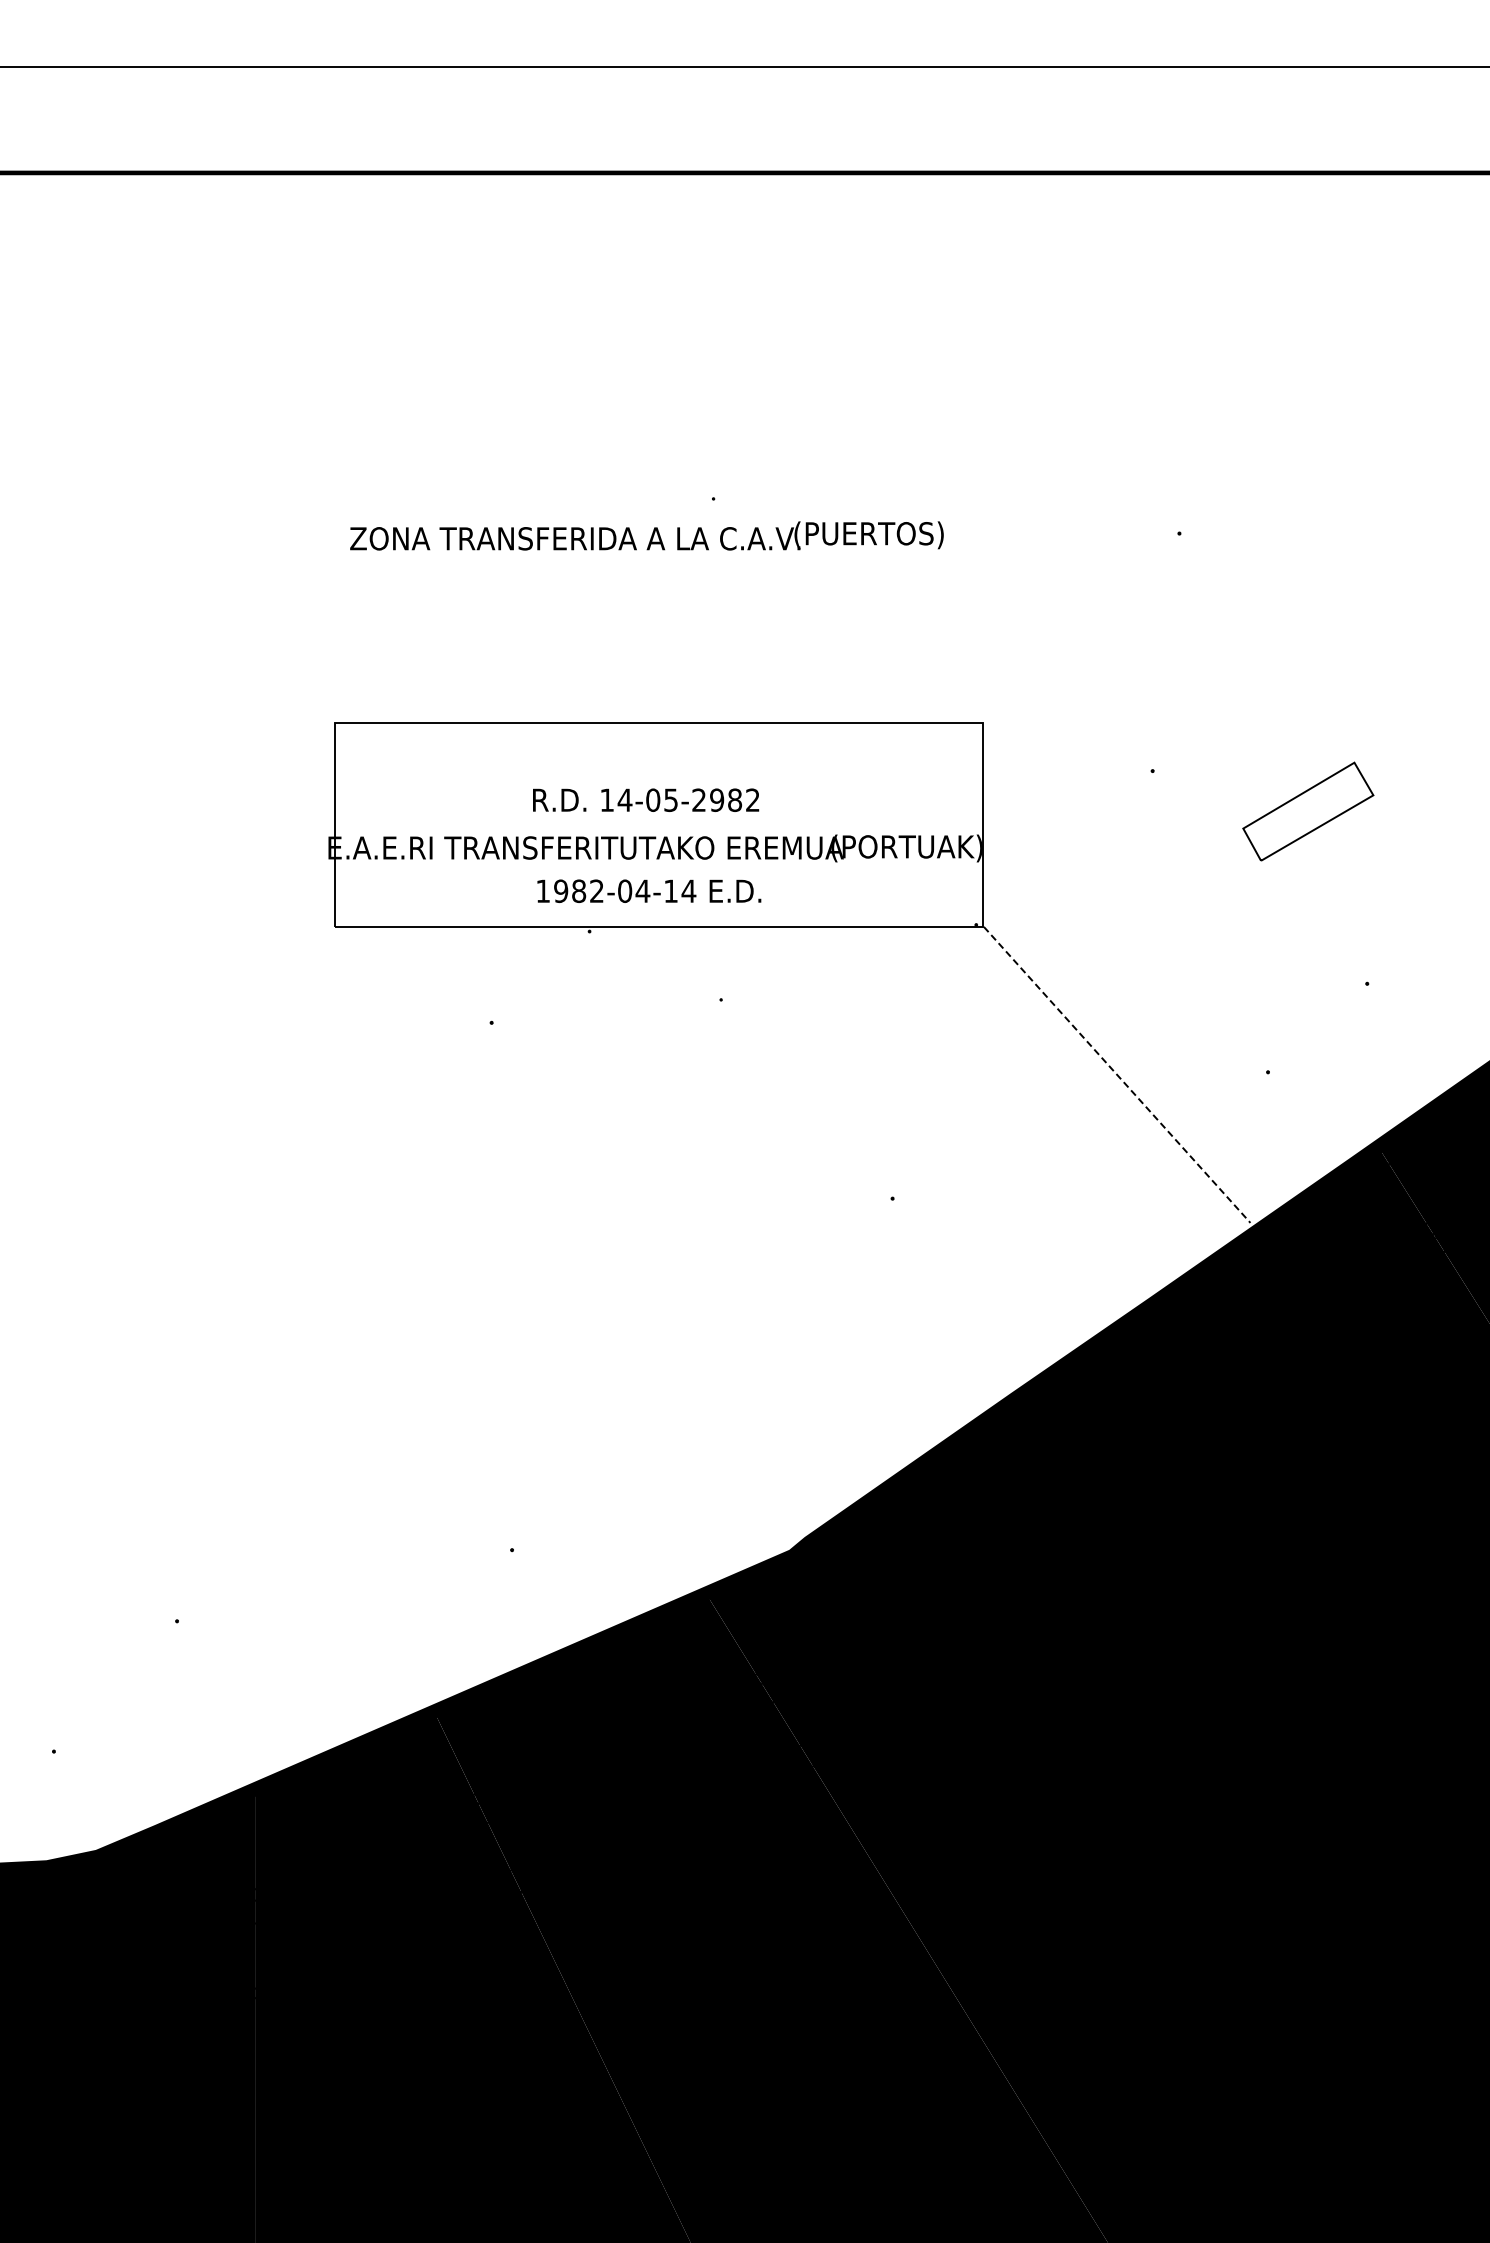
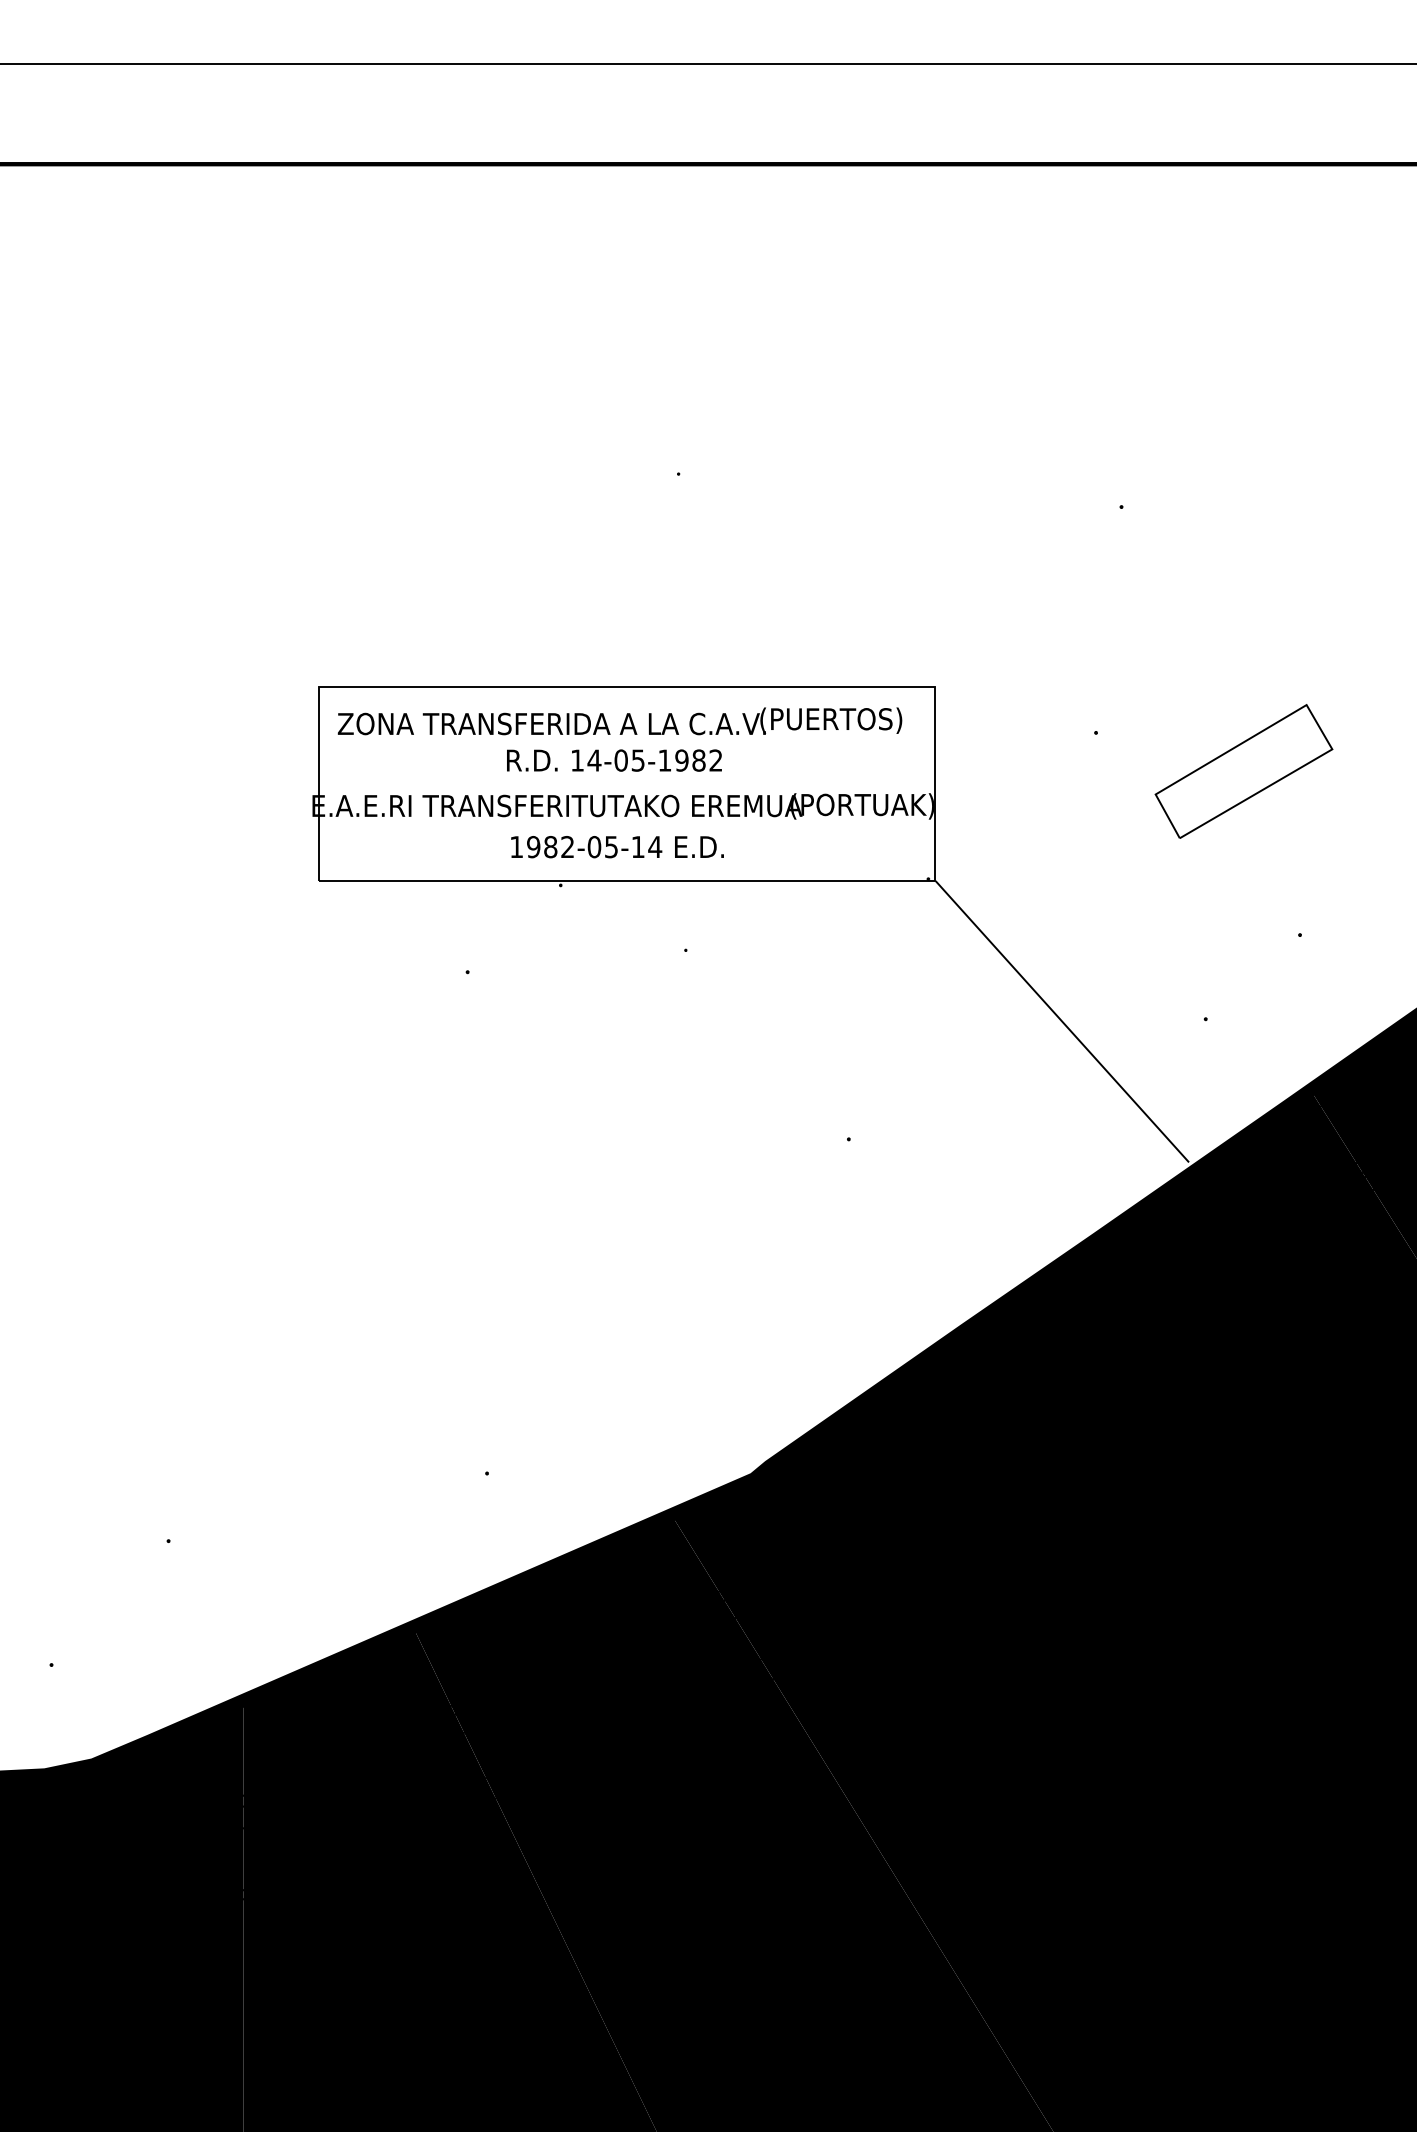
text: (646, 535) -> (619, 720), moved
text: (698, 799) -> (664, 759), 14-05-2982 -> 14-05-1982
part: (1308, 811) -> (1244, 771), size x1.43
text: (642, 891) -> (611, 847), 1982-04-14 -> 1982-05-14
line: (1117, 1075) -> (1062, 1022), dashed -> solid

